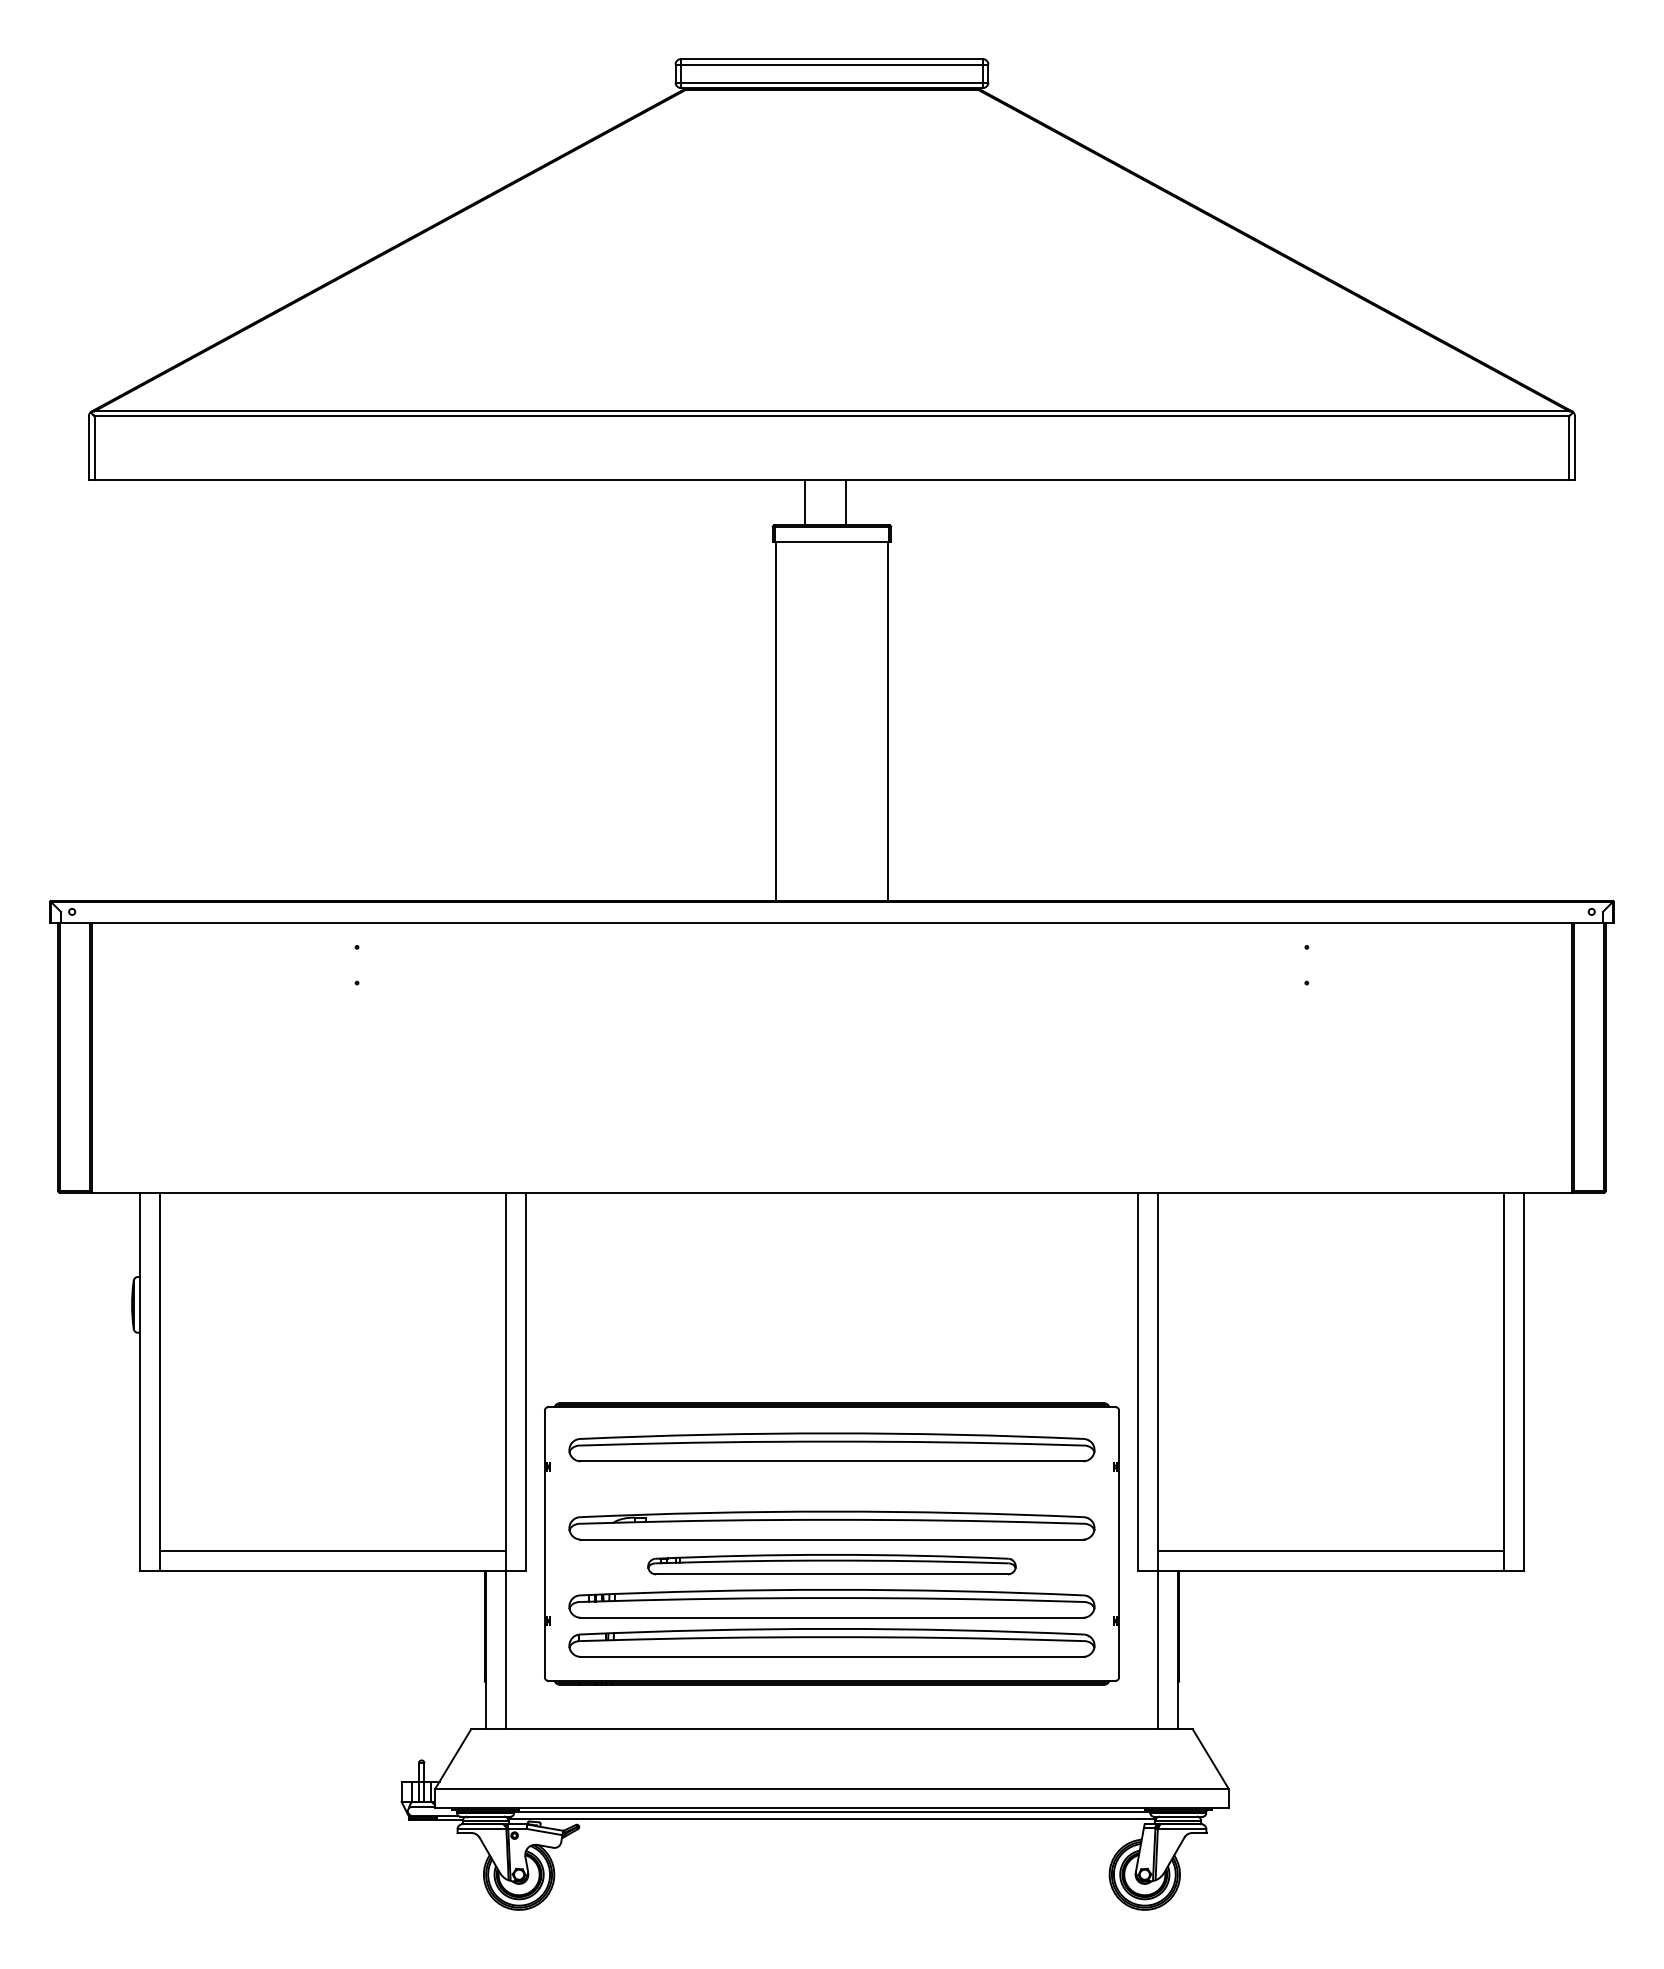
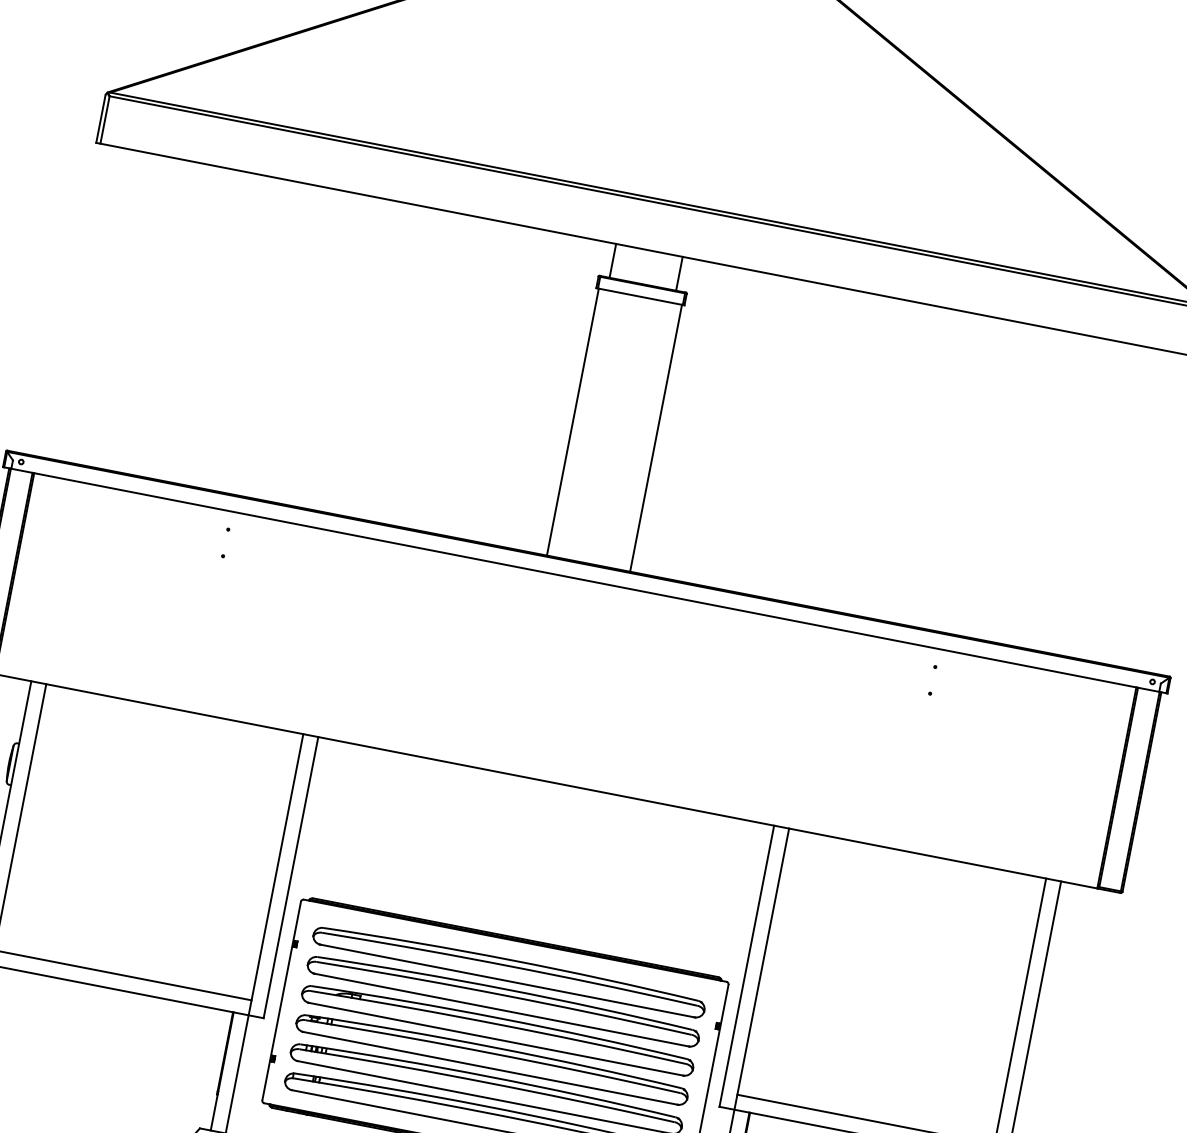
line: (804, 502) -> (679, 273), moved
line: (846, 502) -> (613, 260), moved
part: (831, 1486) -> (503, 999), added
part: (831, 1564) -> (492, 1057), size x1.43

